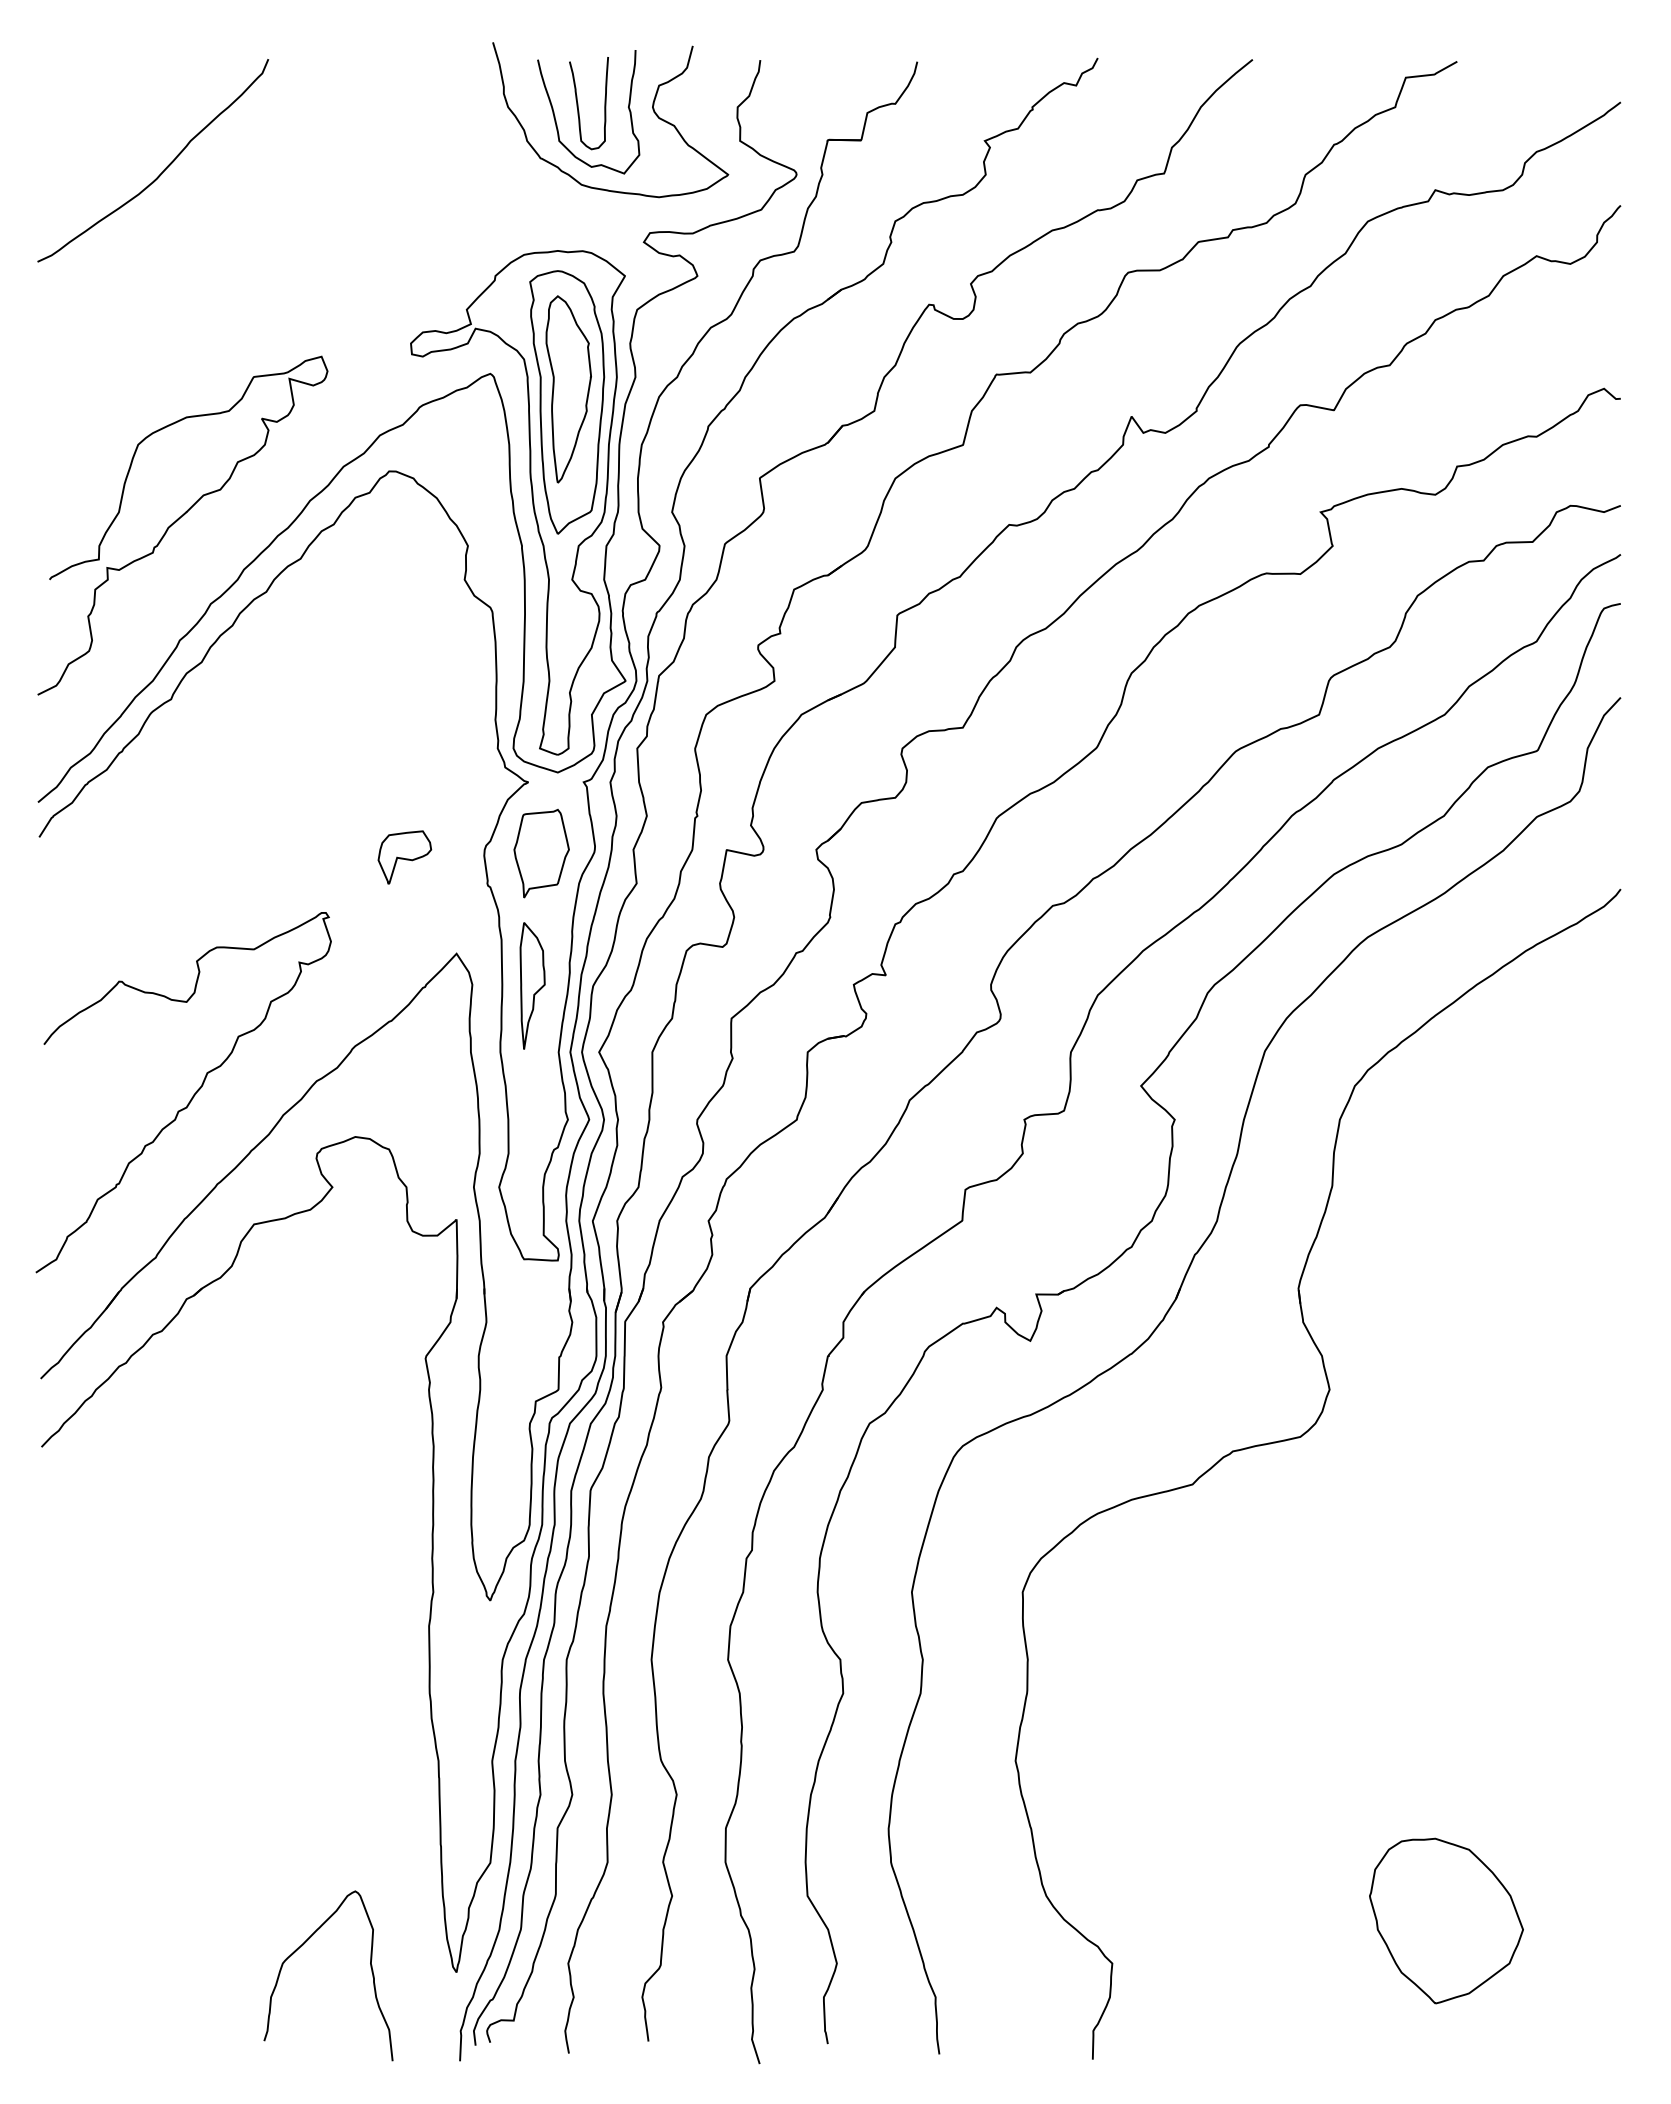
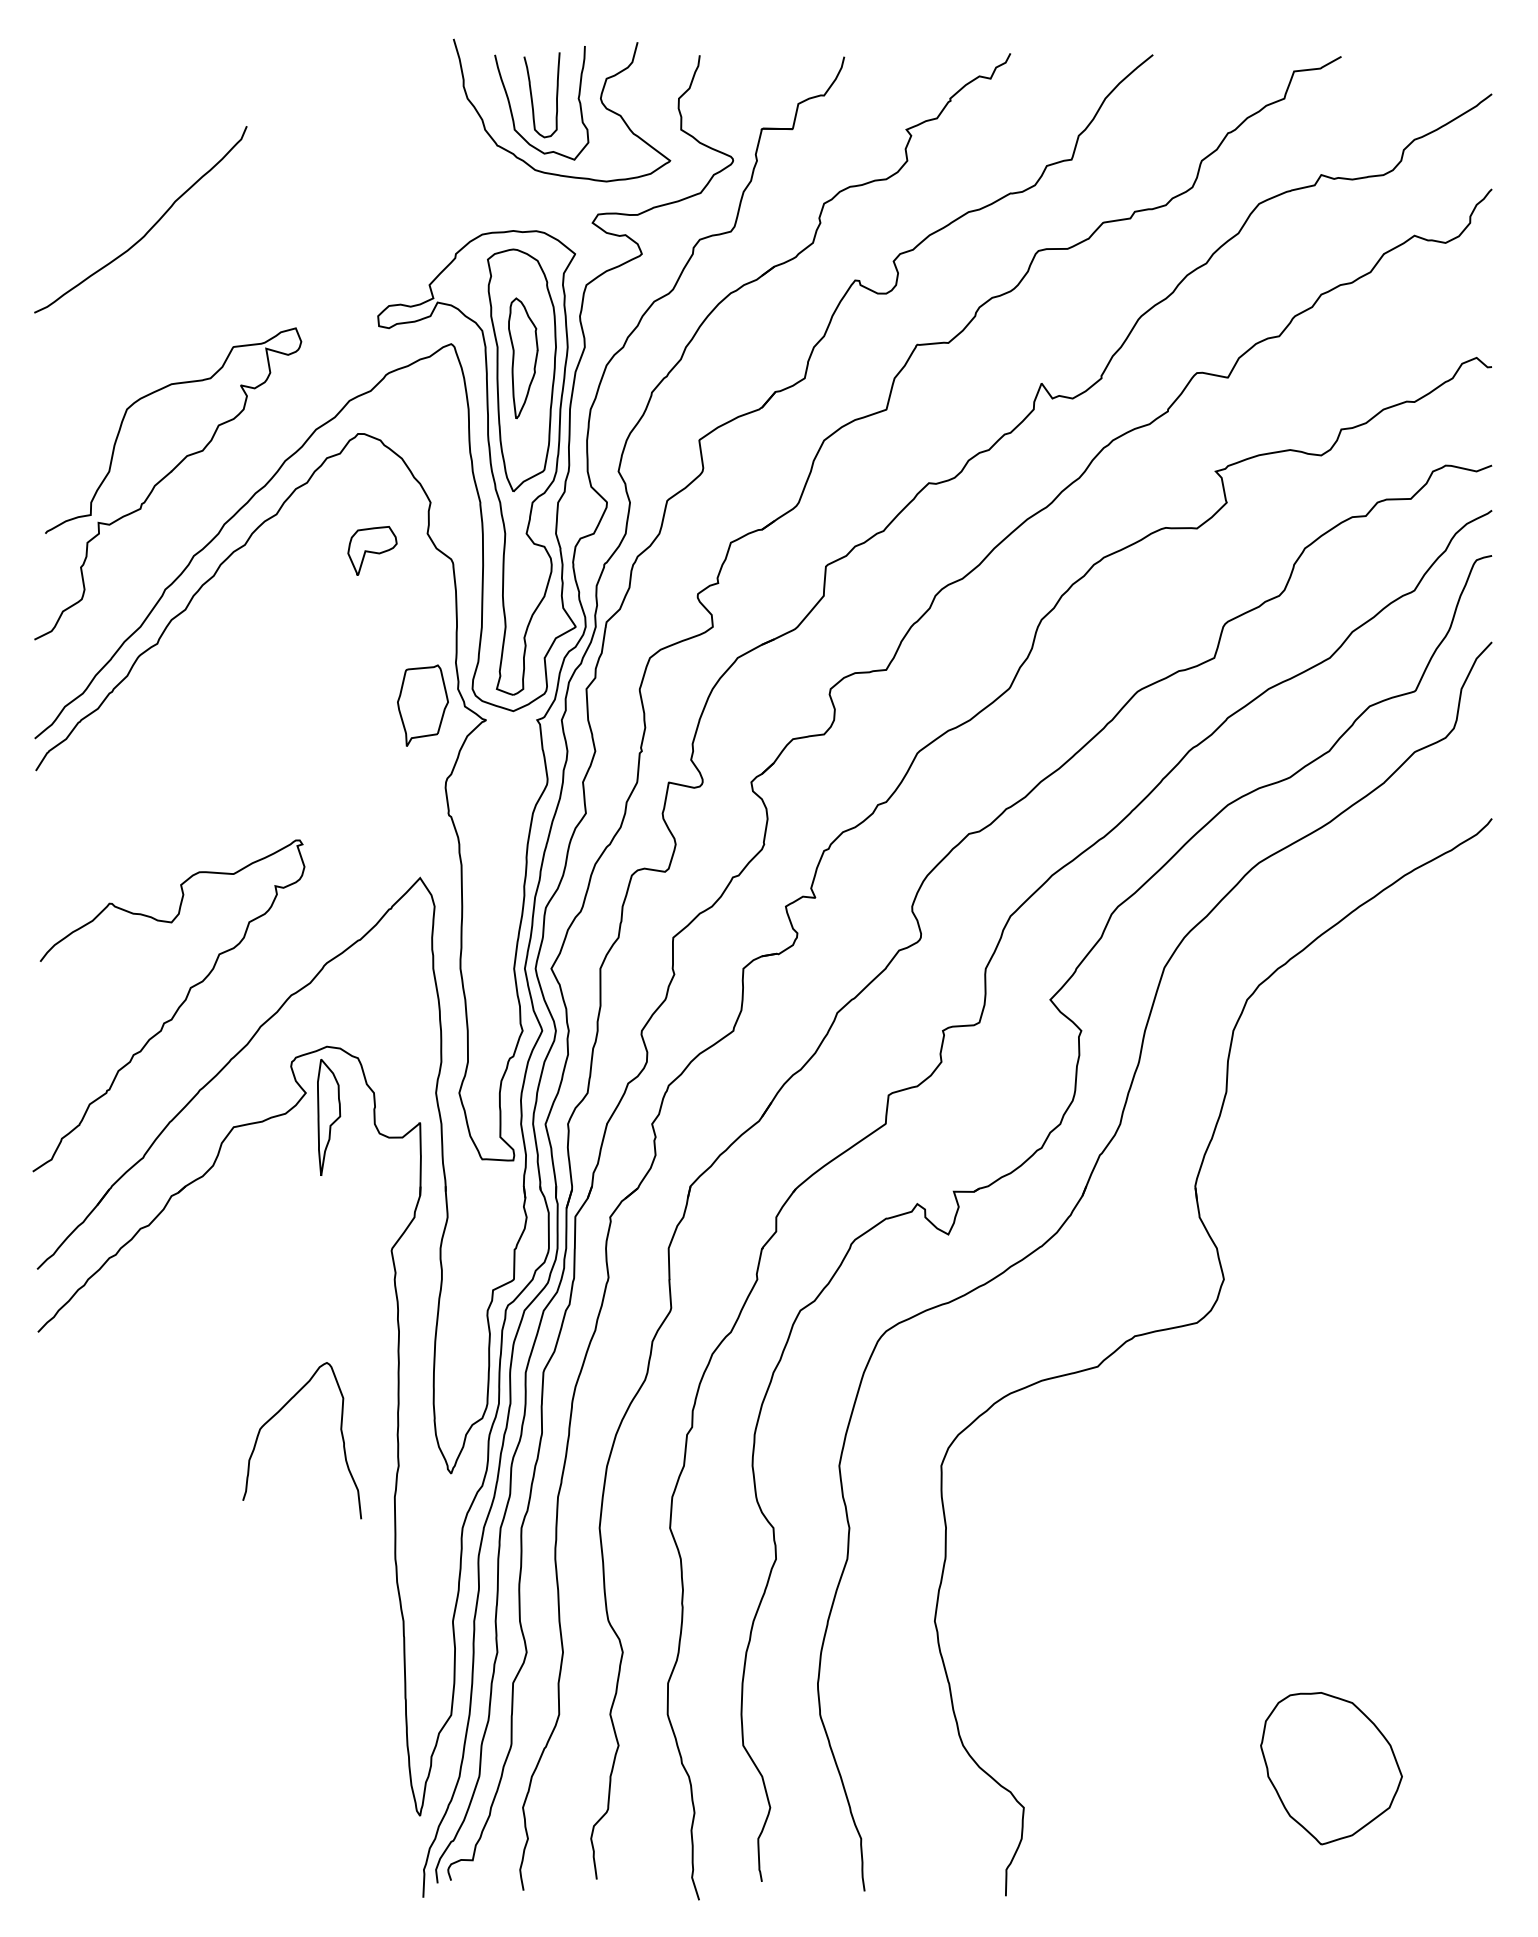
curve: (164, 168) -> (151, 226), moved
part: (568, 389) -> (523, 358), size x0.7
part: (541, 853) -> (422, 705), moved
part: (404, 857) -> (372, 550), moved
part: (532, 985) -> (328, 1117), moved
curve: (302, 1946) -> (278, 1413), moved

